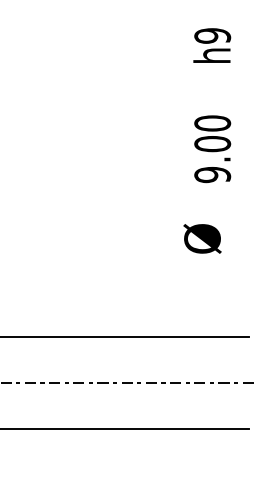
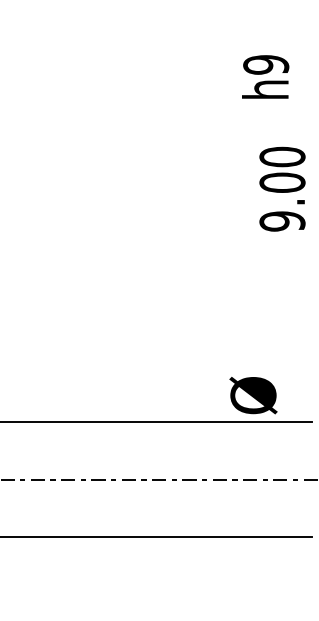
text: (212, 45) -> (265, 76), moved
text: (212, 149) -> (282, 189), moved
text: (202, 238) -> (253, 395), moved

